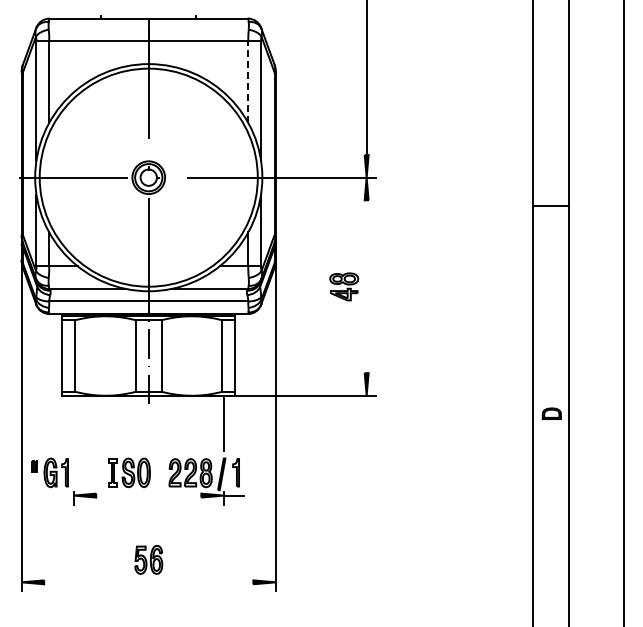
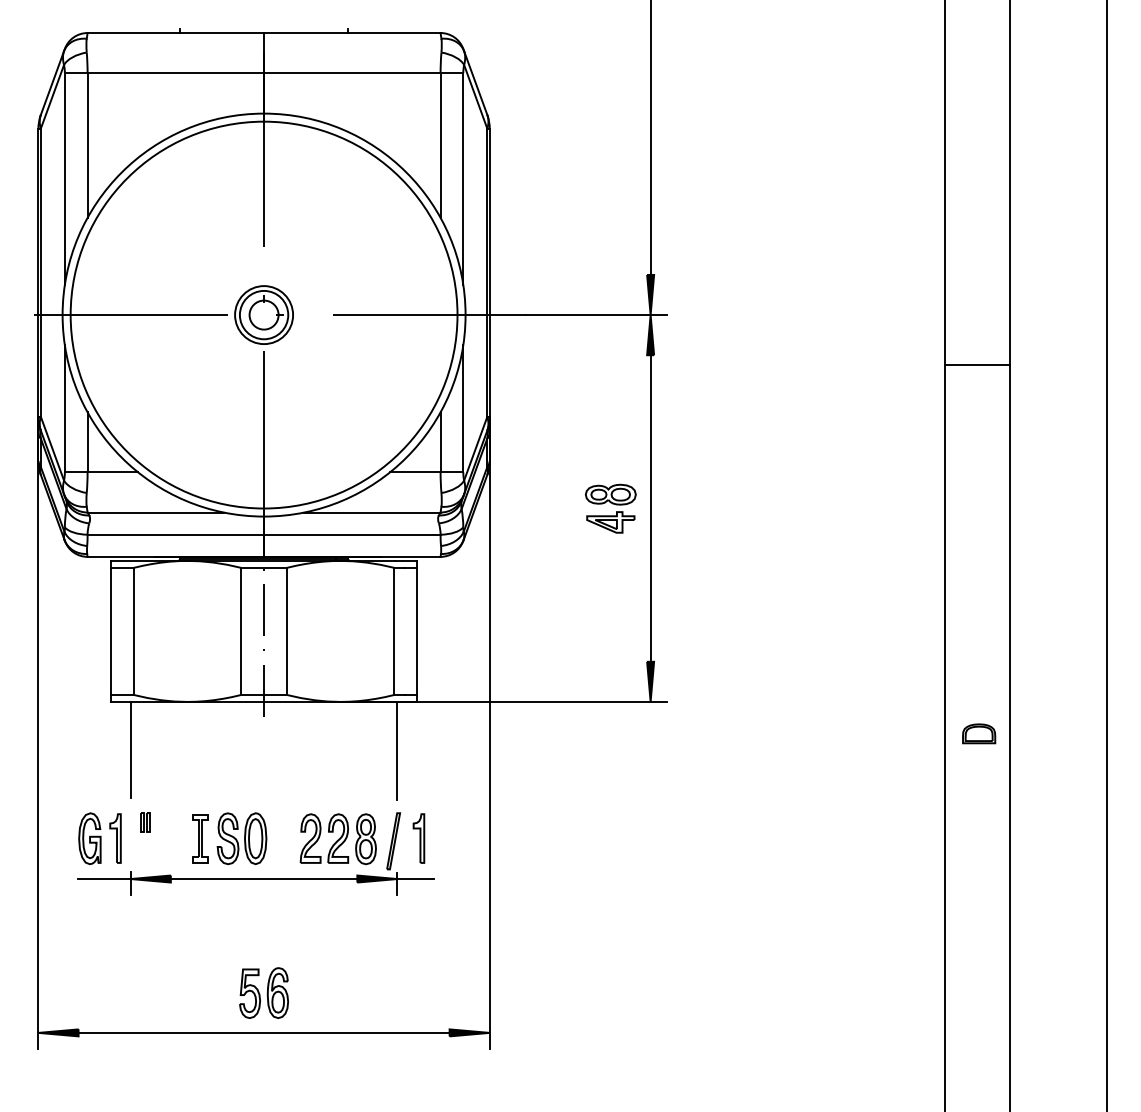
line: (248, 82) -> (441, 146), dashed -> solid
line: (366, 286) -> (650, 508), added
line: (73, 422) -> (130, 749), added
part: (34, 466) -> (144, 822), moved
line: (58, 495) -> (103, 878), added
line: (148, 495) -> (263, 878), added
line: (148, 582) -> (263, 1033), added

